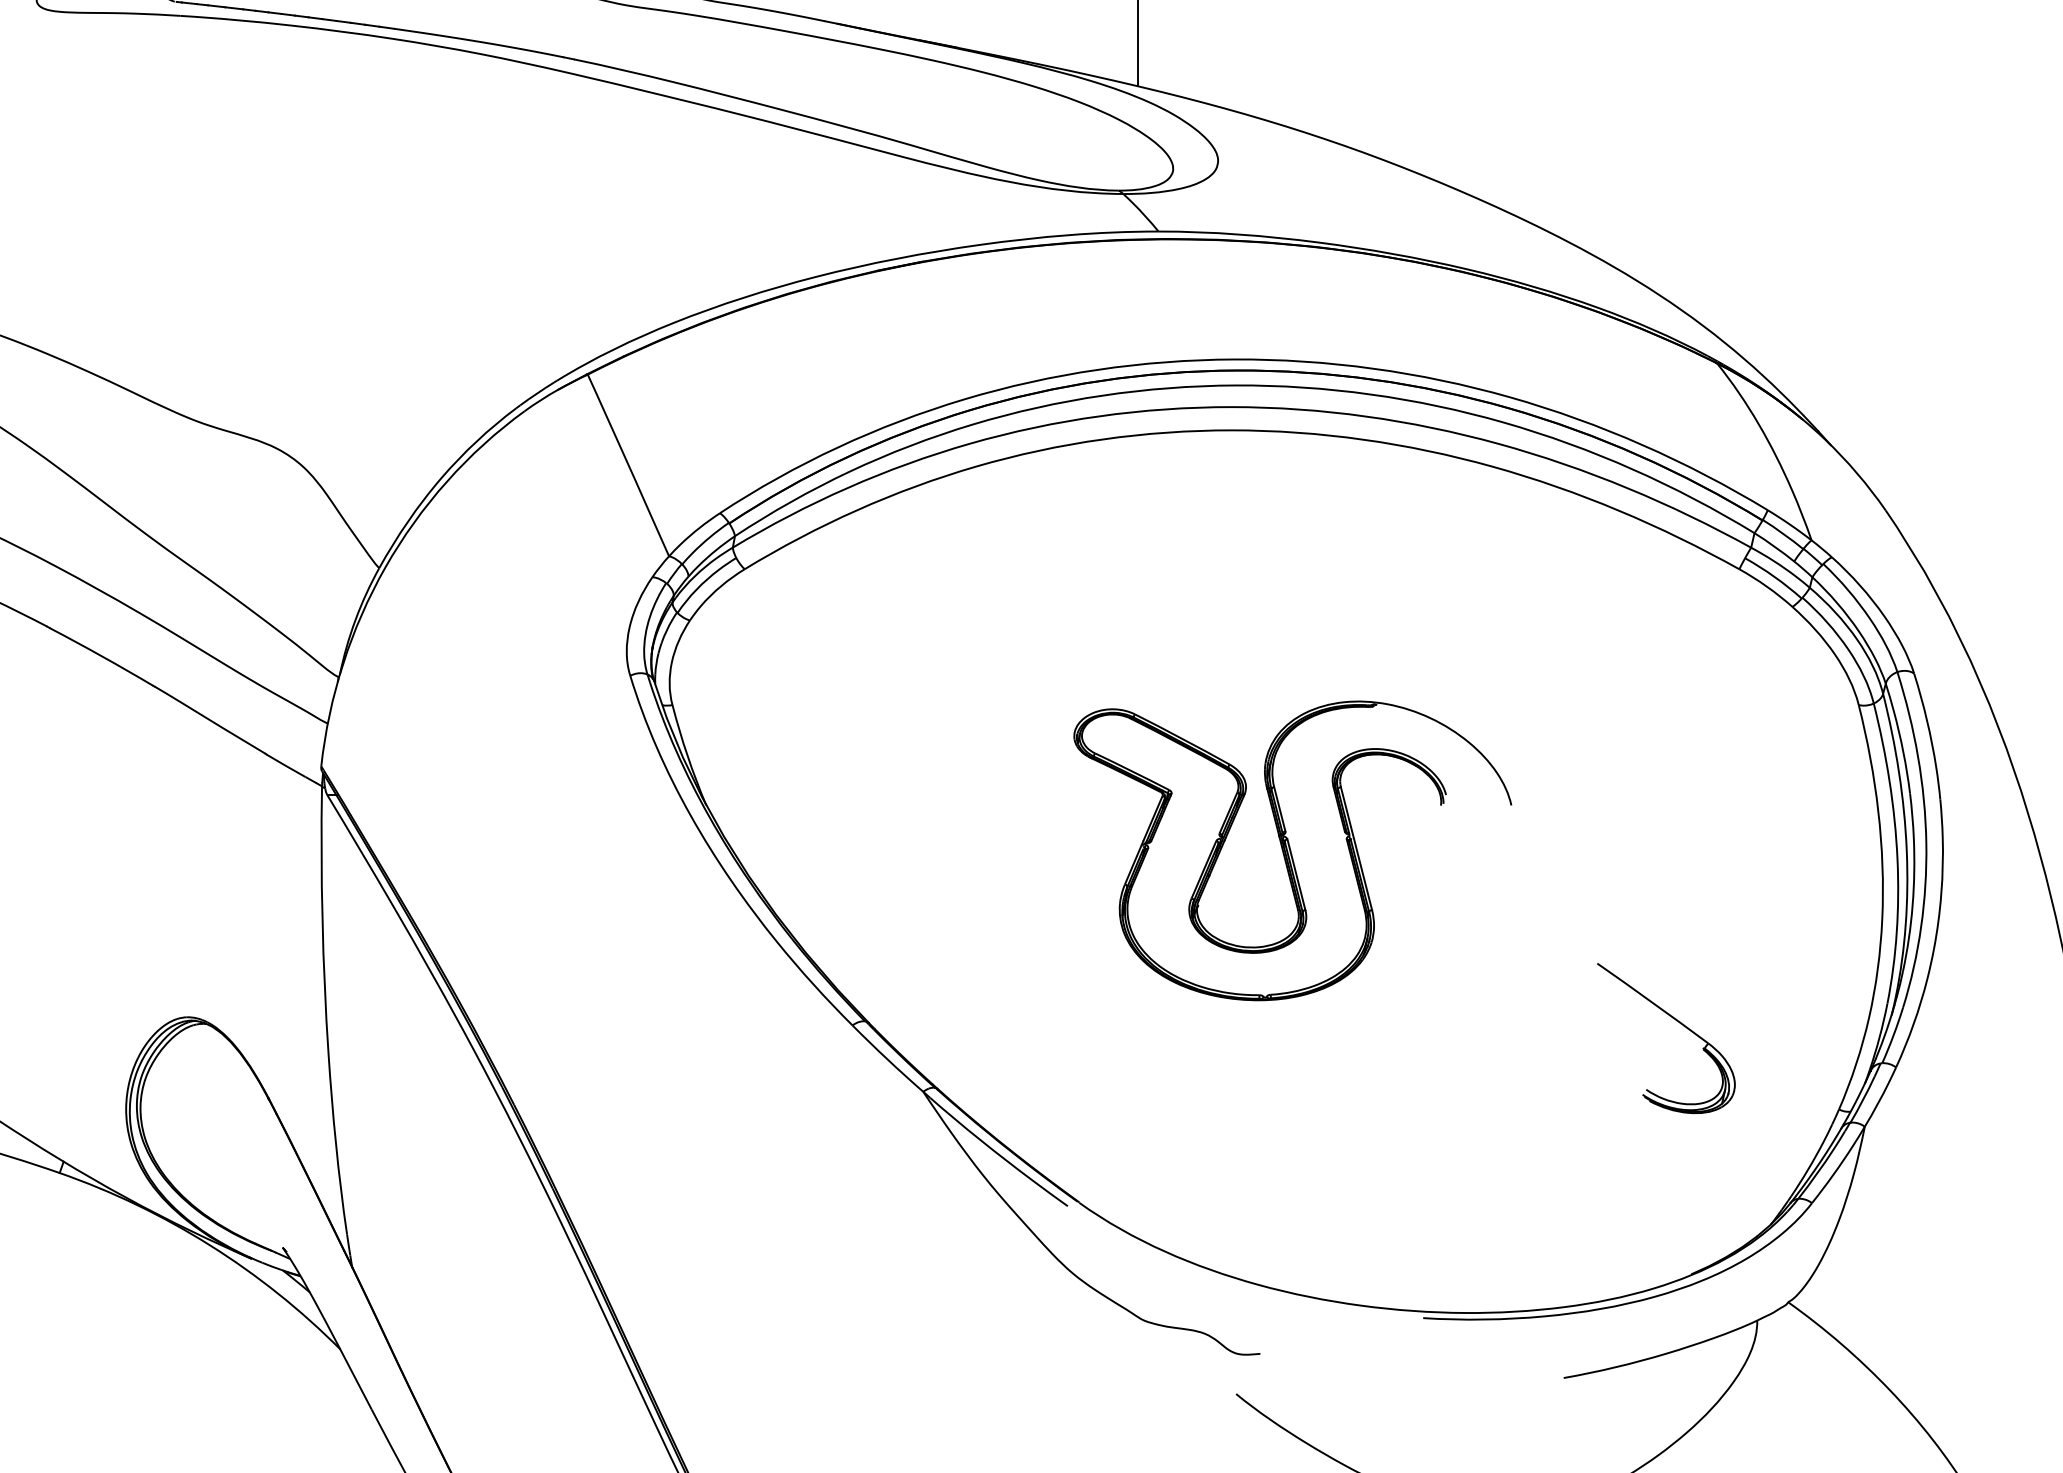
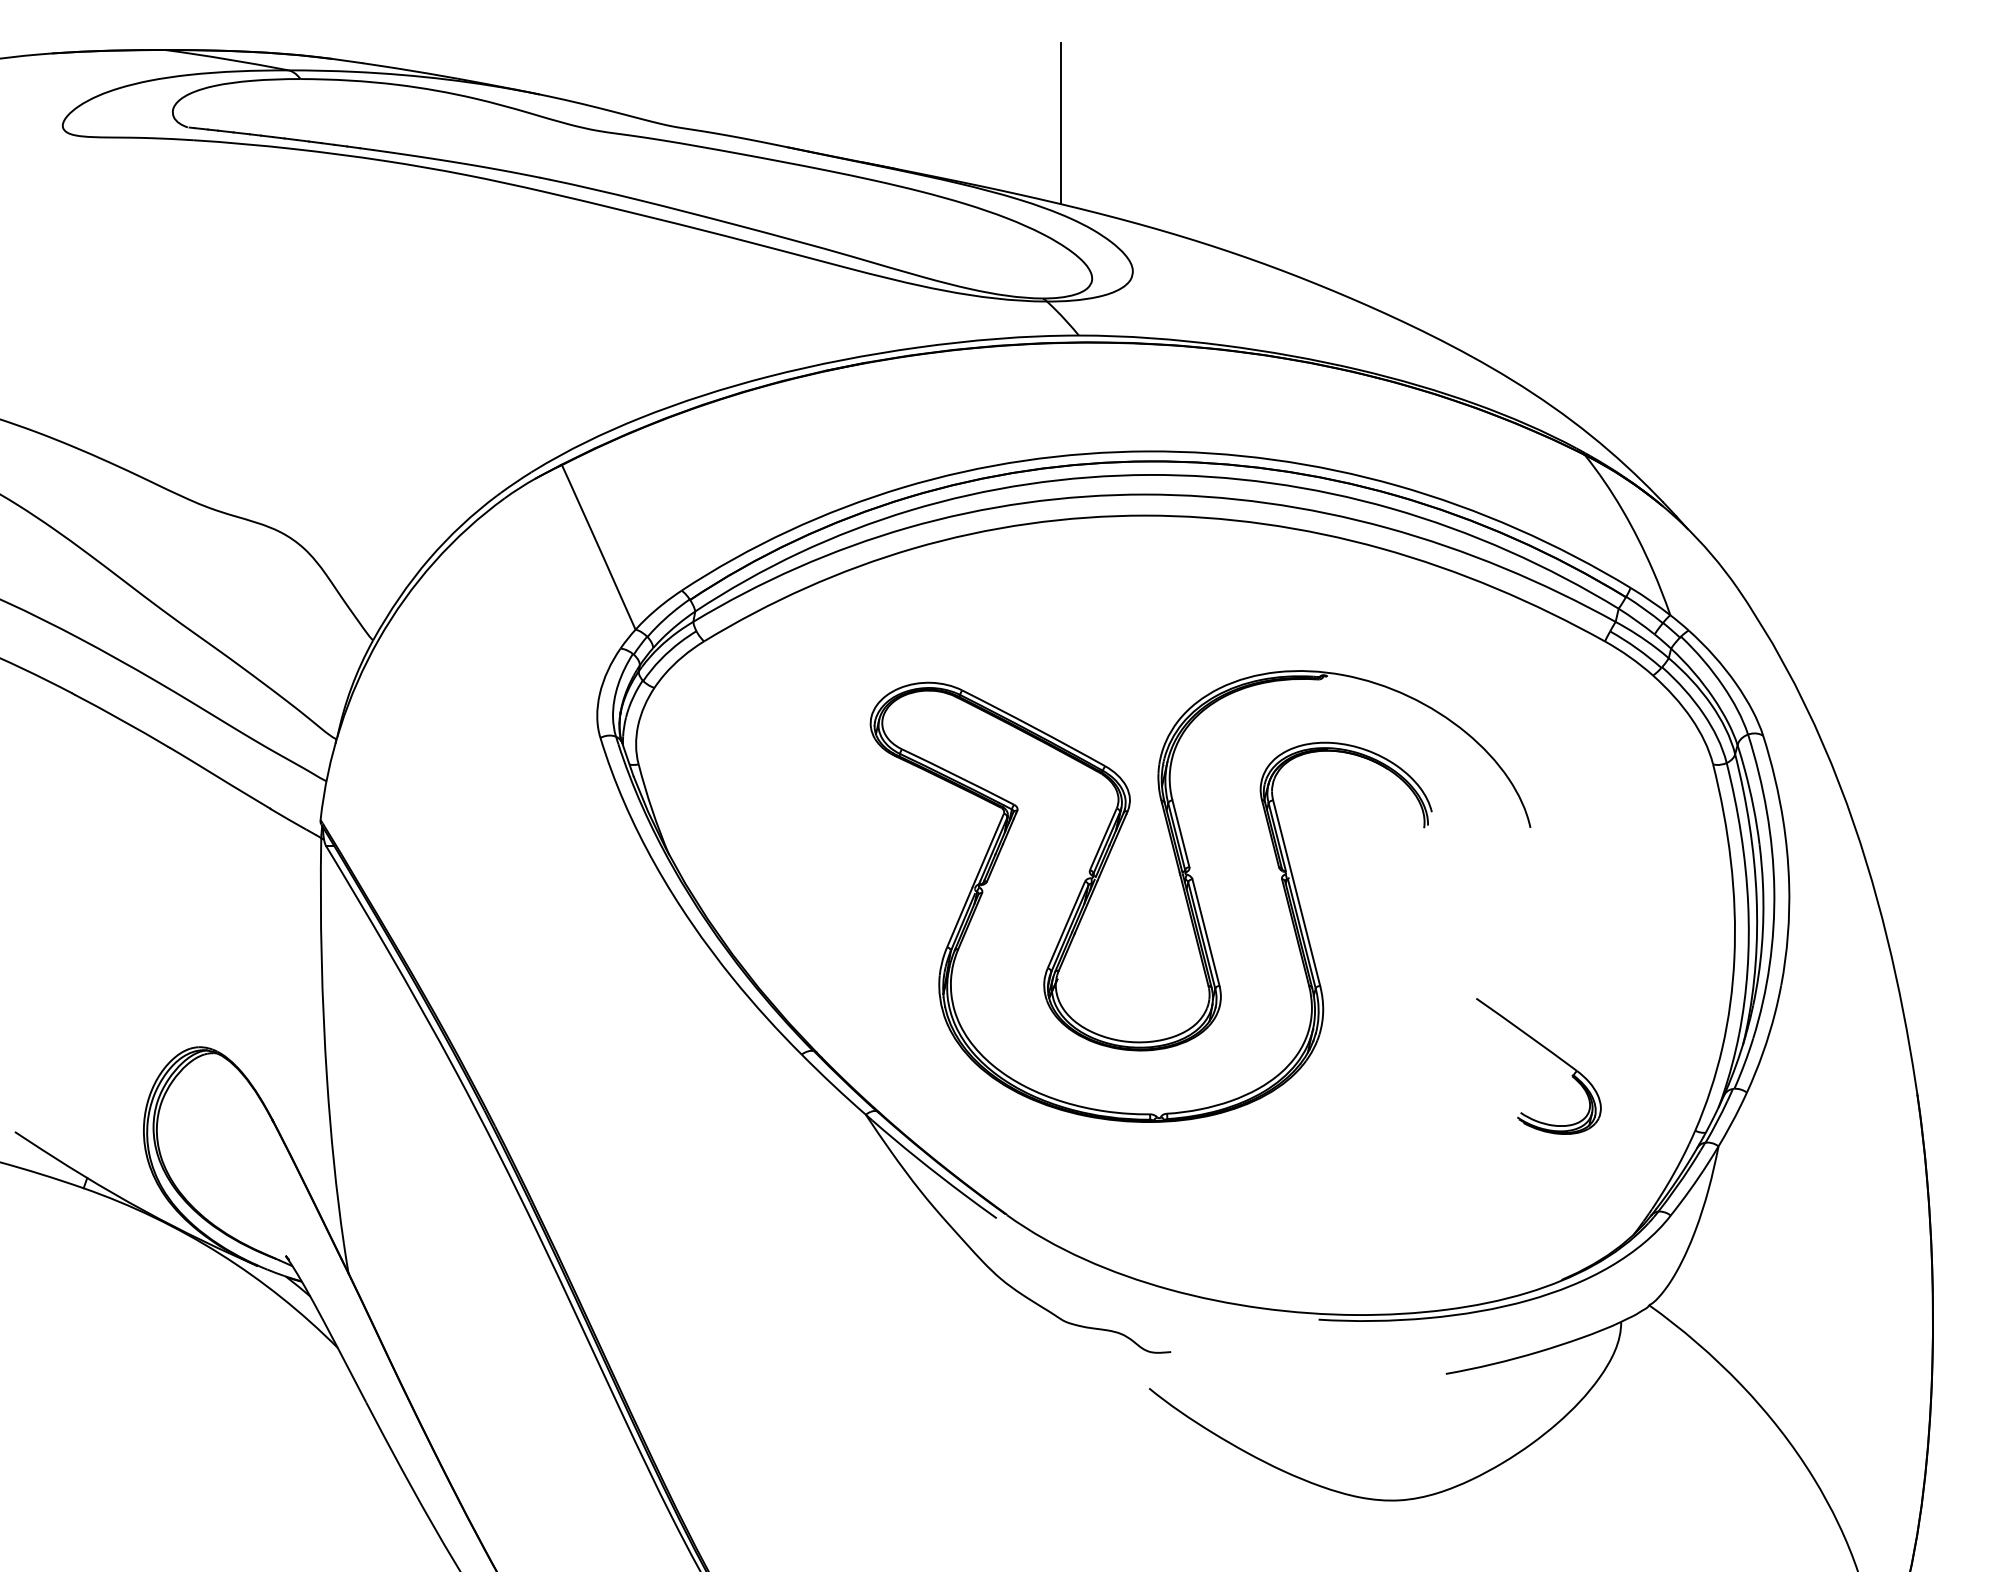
part: (1292, 850) -> (1200, 896), size x1.67

